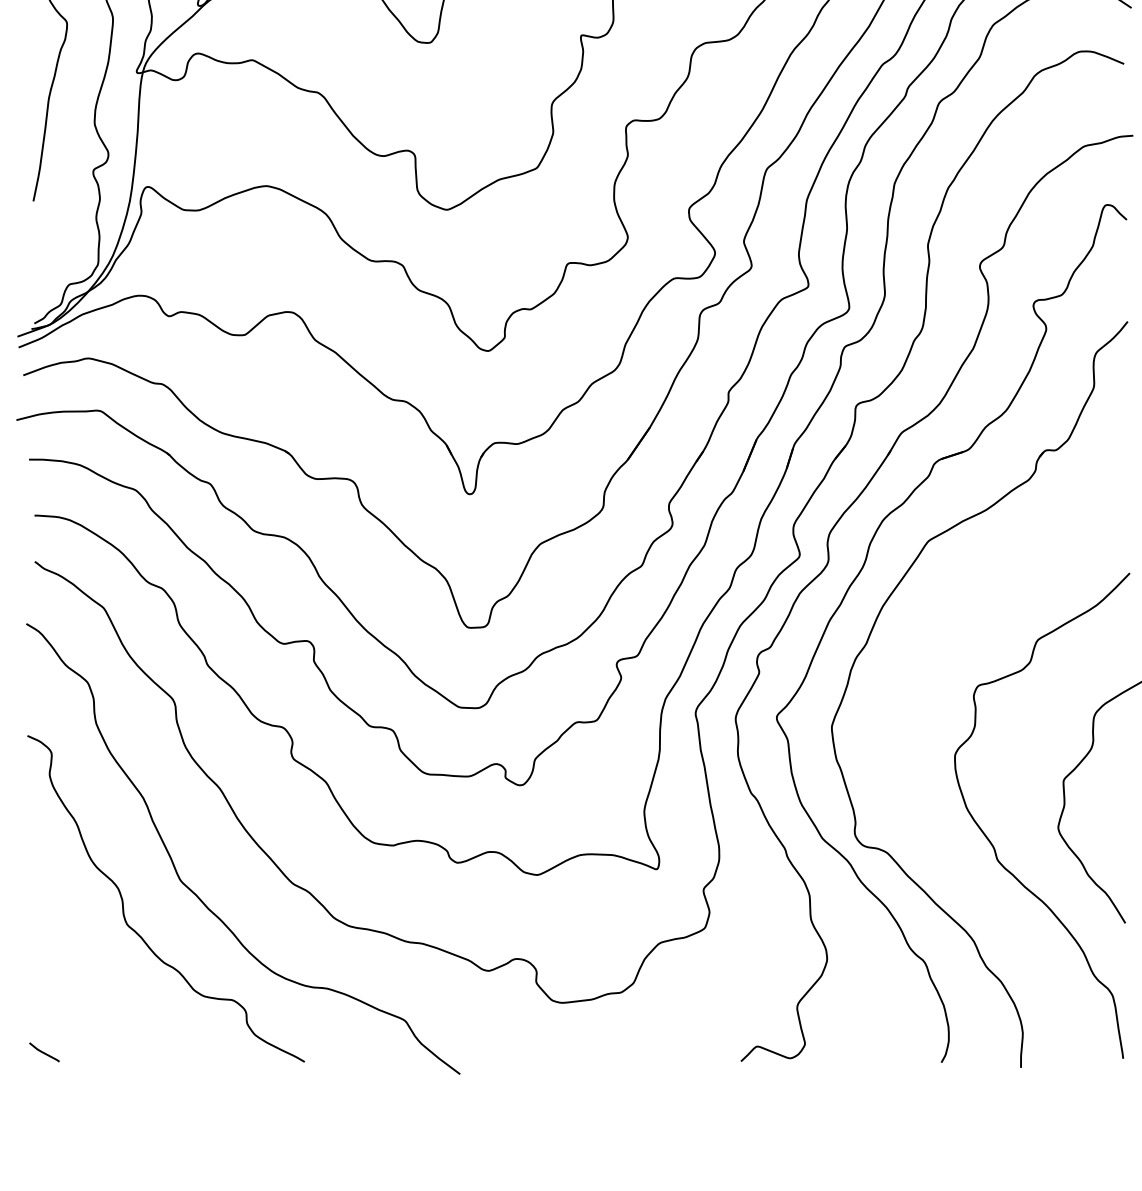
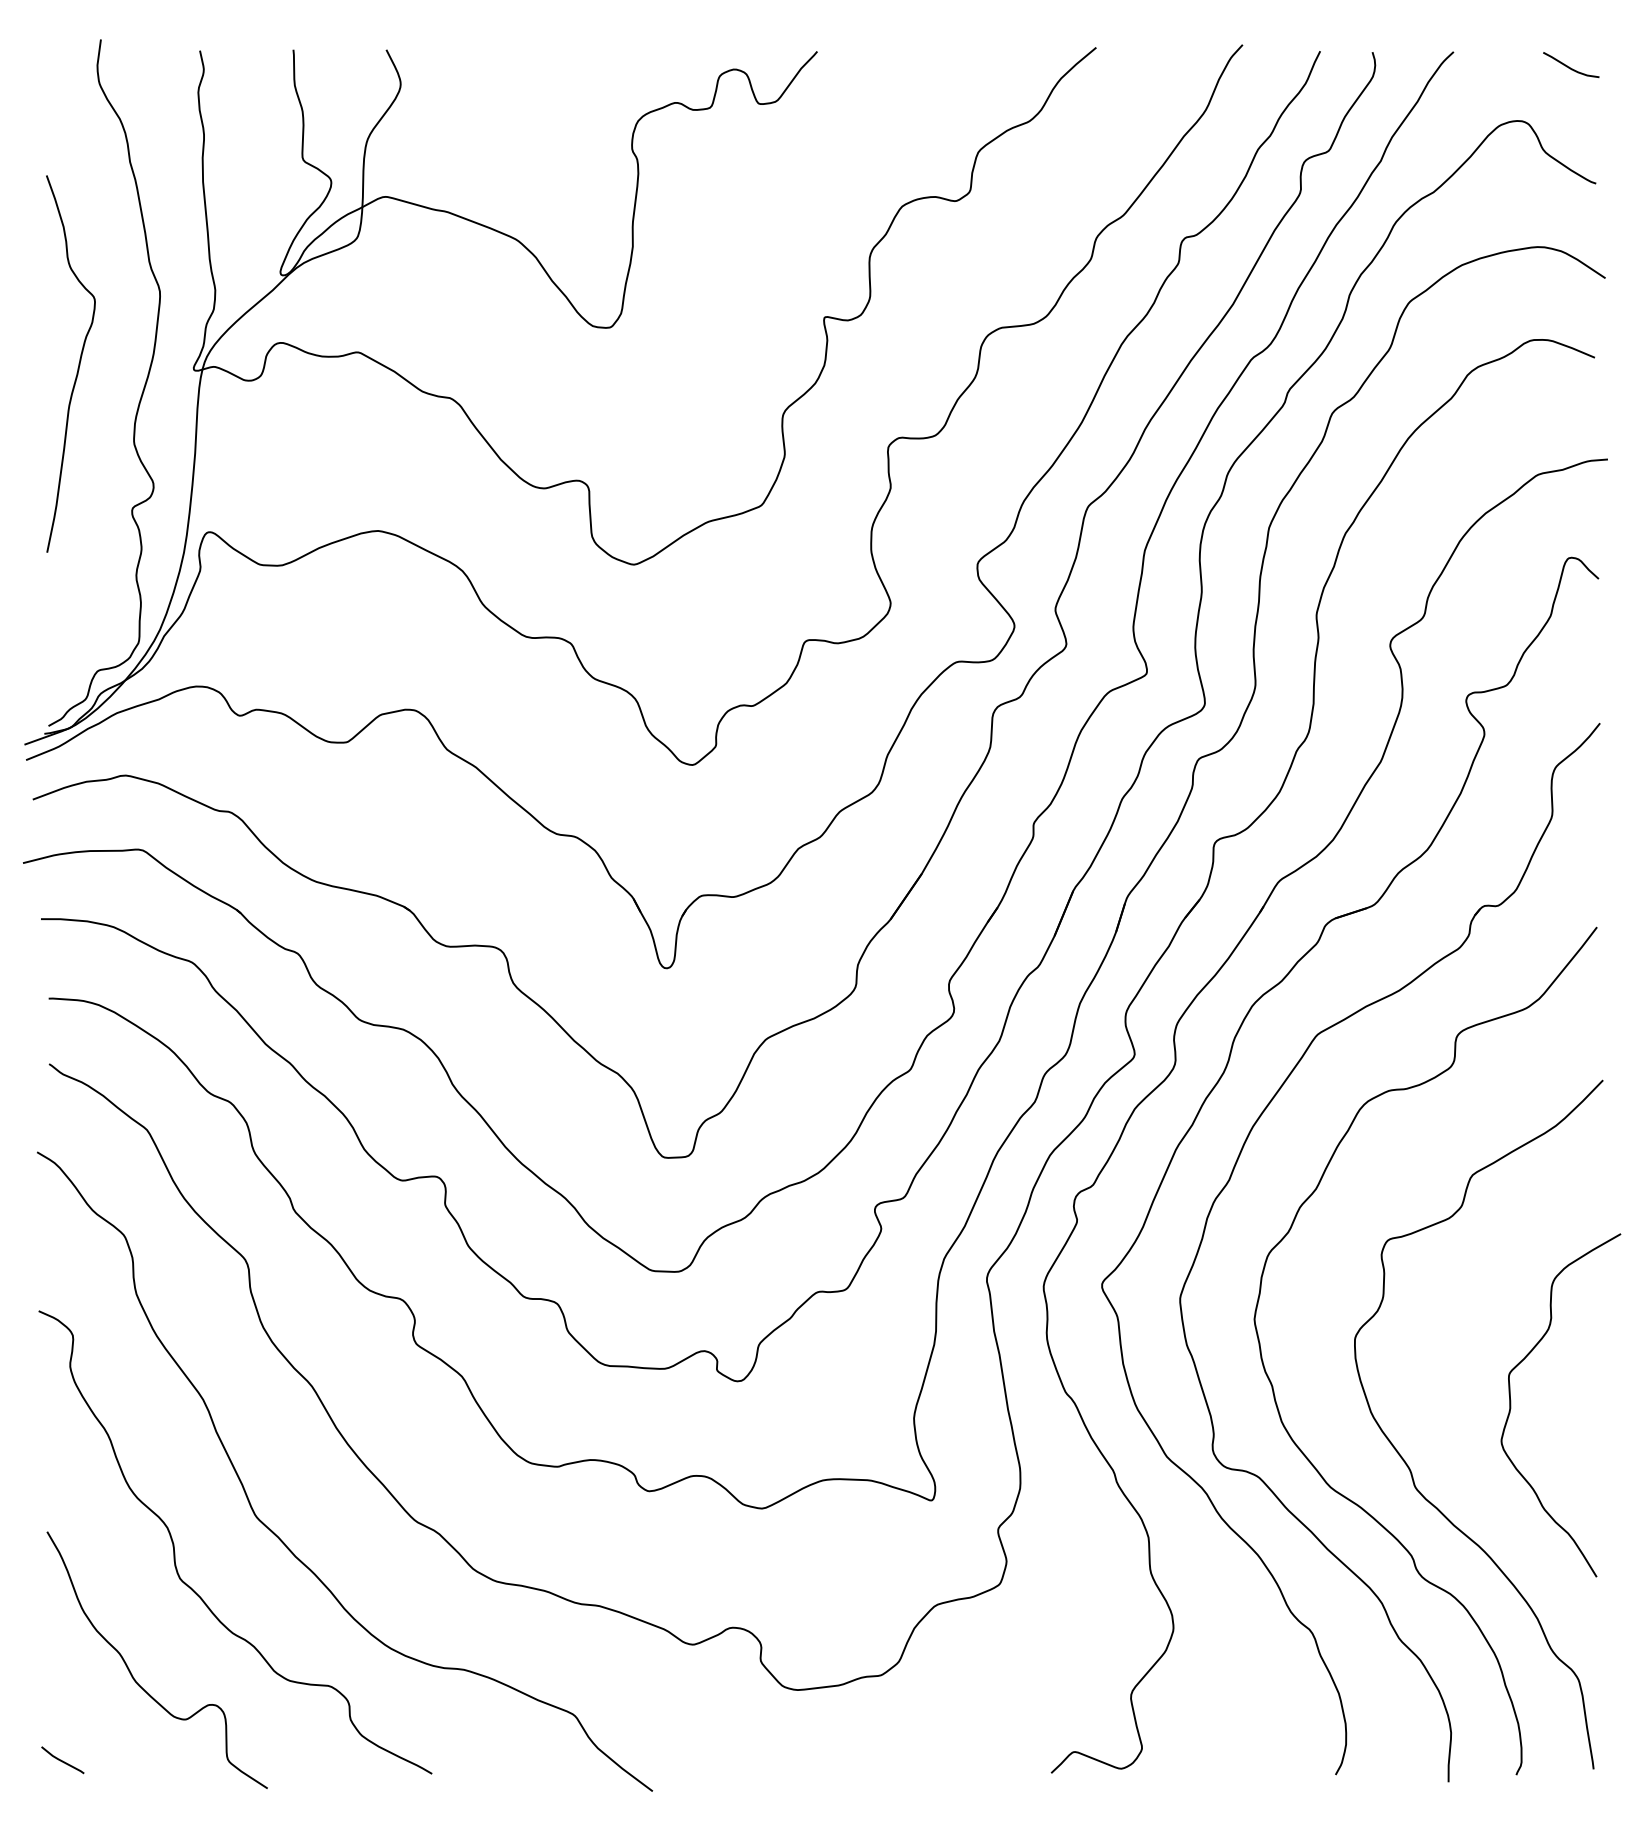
curve: (897, 788) -> (1273, 1386), added
curve: (92, 990) -> (131, 1672), added

